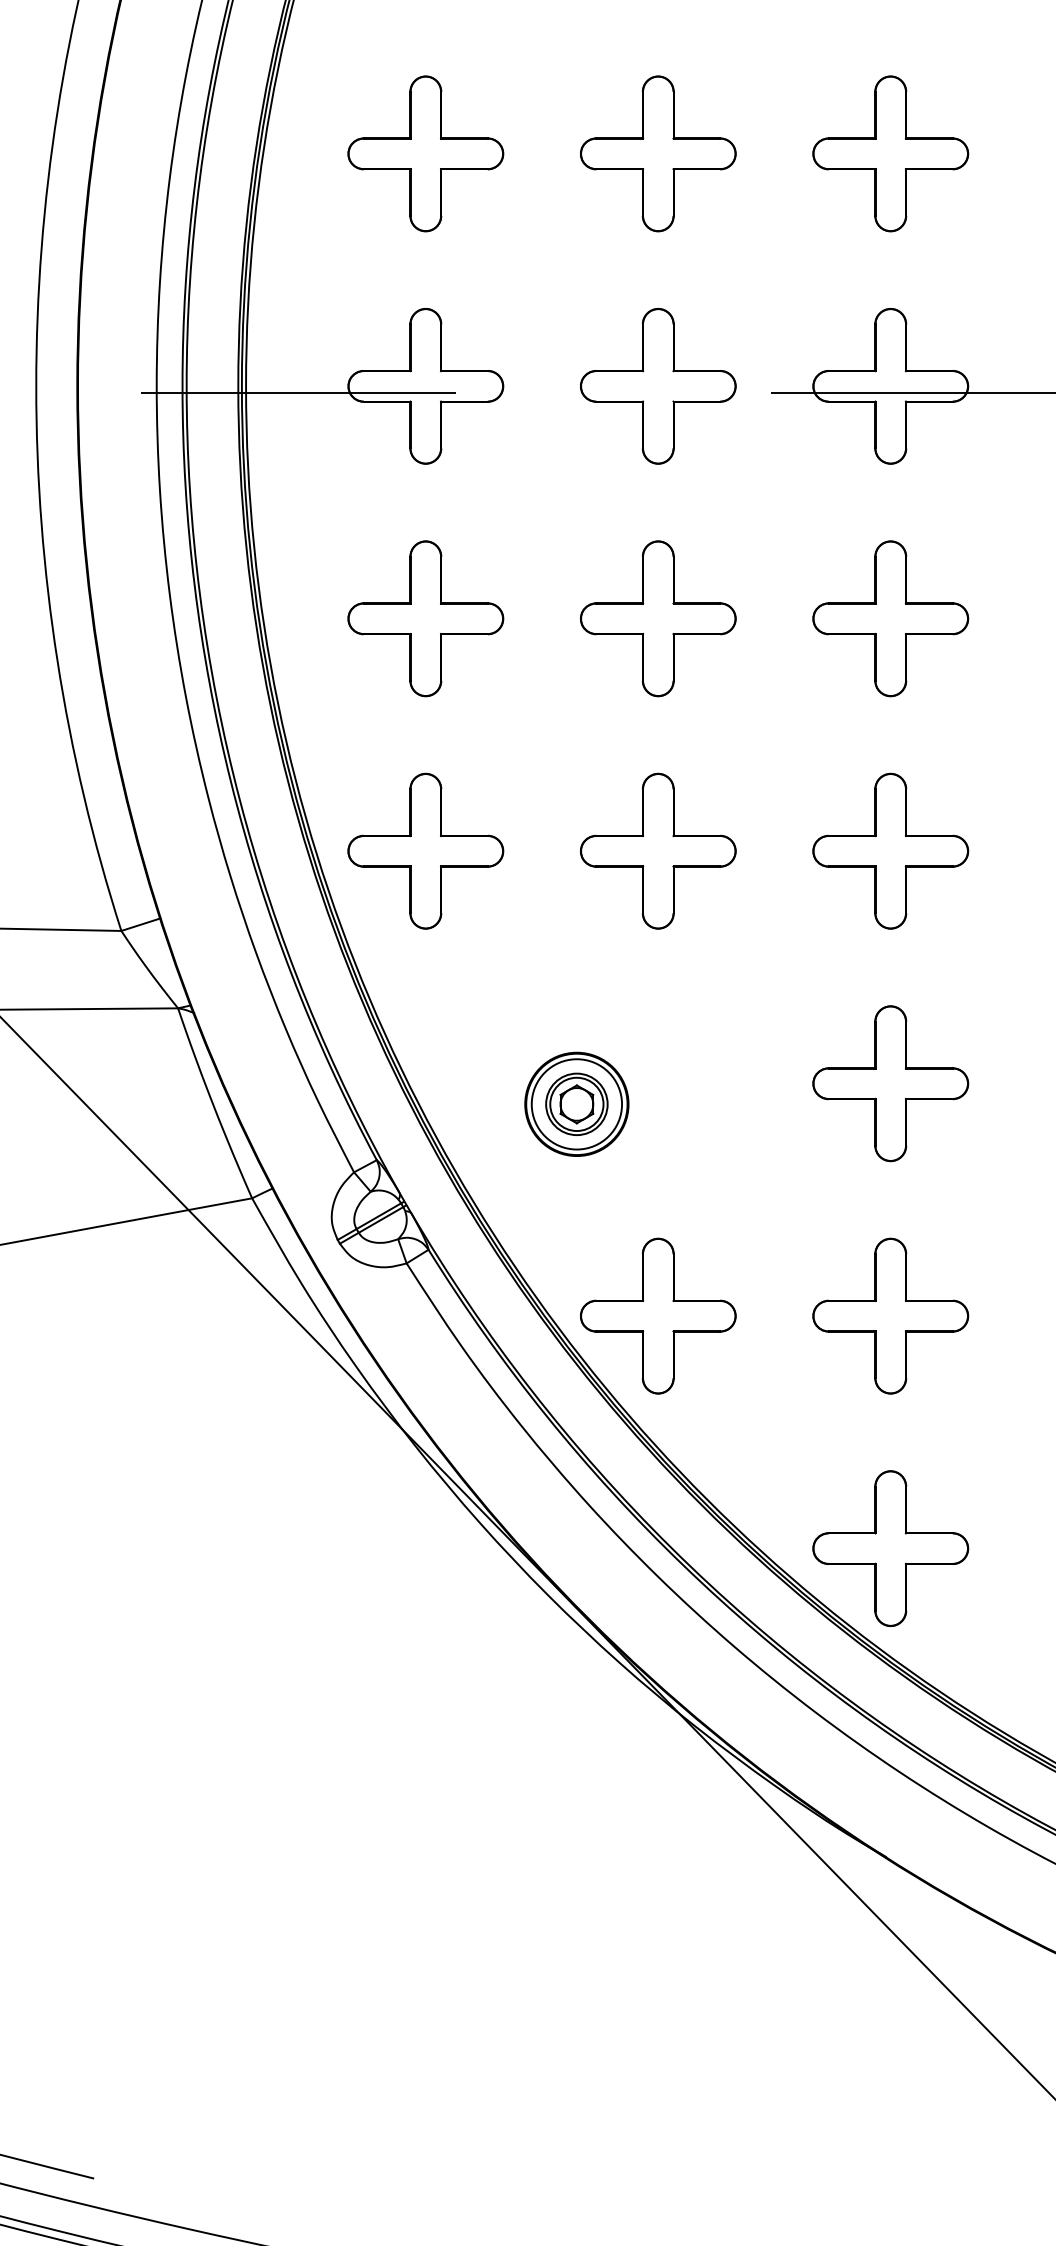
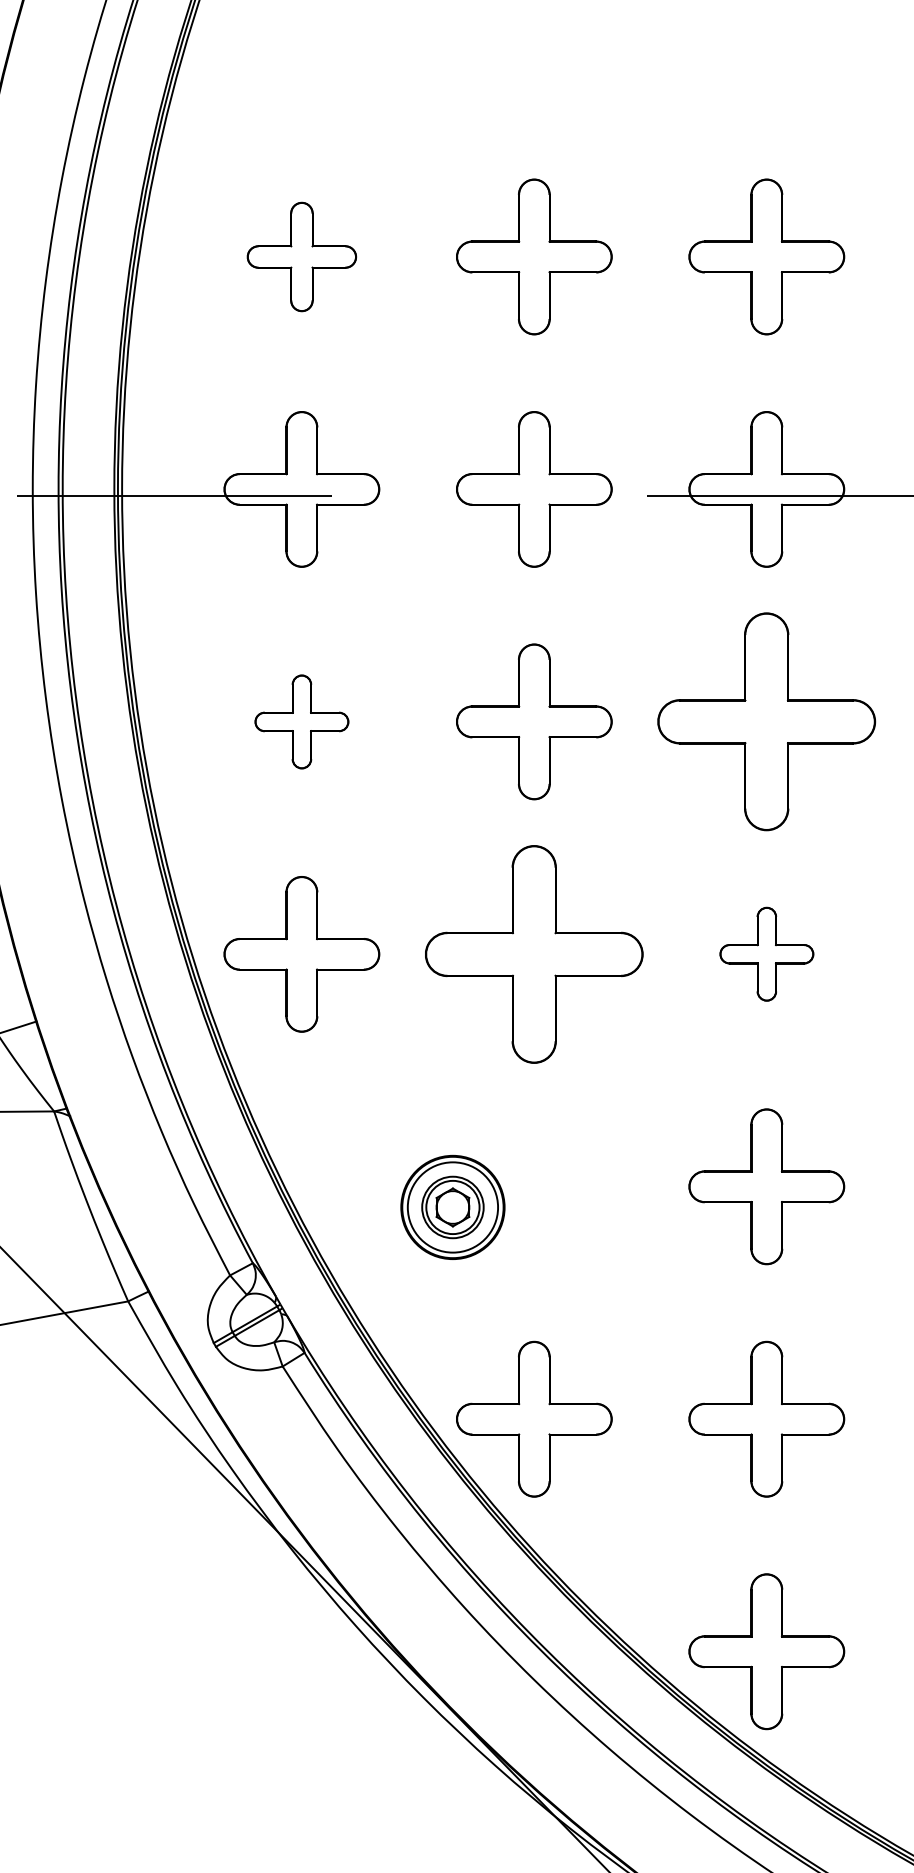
part: (425, 153) -> (301, 256), size x0.7
part: (425, 618) -> (301, 721), size x0.6
part: (890, 618) -> (766, 721), size x1.4
part: (658, 850) -> (534, 953), size x1.4
part: (890, 850) -> (766, 953), size x0.6

